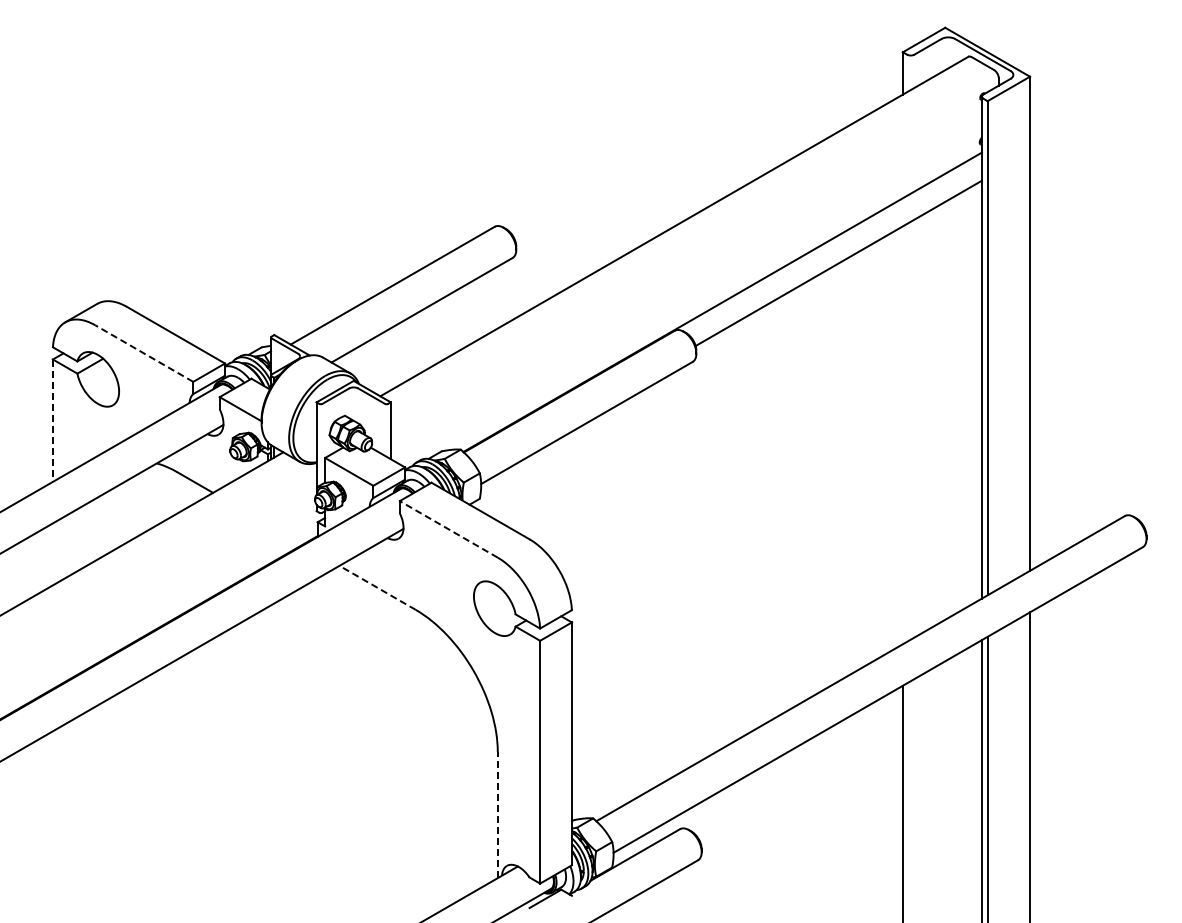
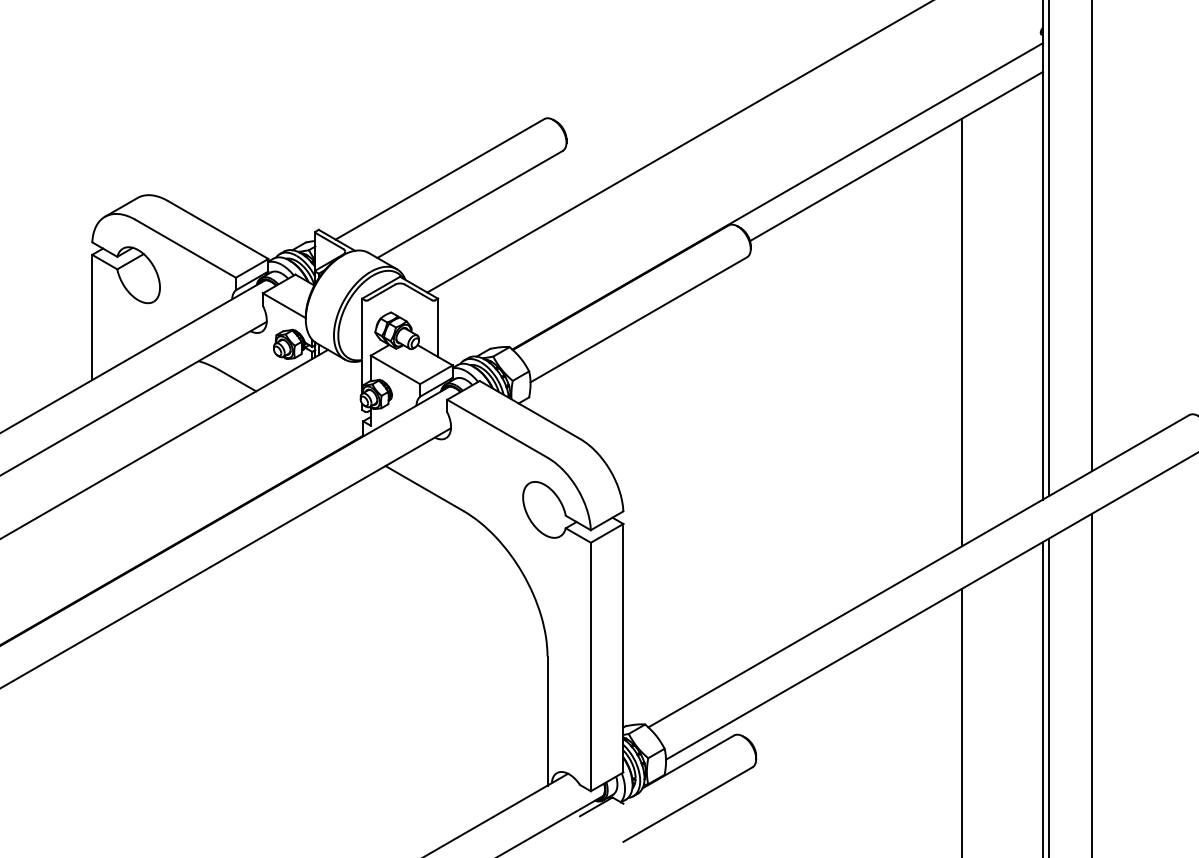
line: (144, 353) -> (185, 248), dashed -> solid
line: (52, 421) -> (91, 318), dashed -> solid
line: (902, 435) -> (961, 332), added
line: (448, 529) -> (497, 428), dashed -> solid
line: (377, 587) -> (424, 488), dashed -> solid
line: (497, 814) -> (547, 720), dashed -> solid

